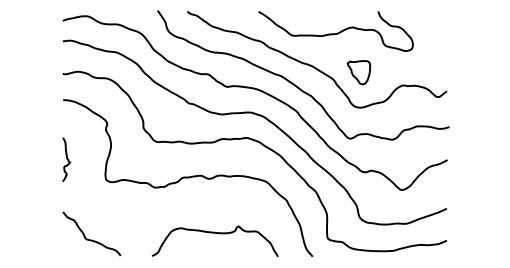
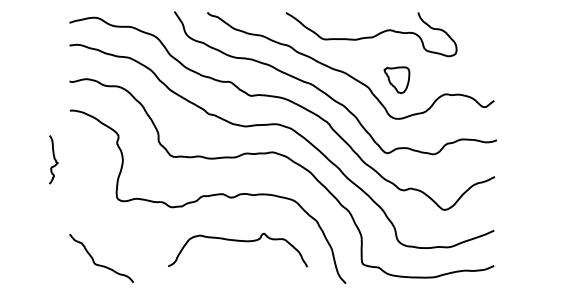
curve: (66, 159) -> (53, 159), moved
curve: (214, 233) -> (237, 241), moved

